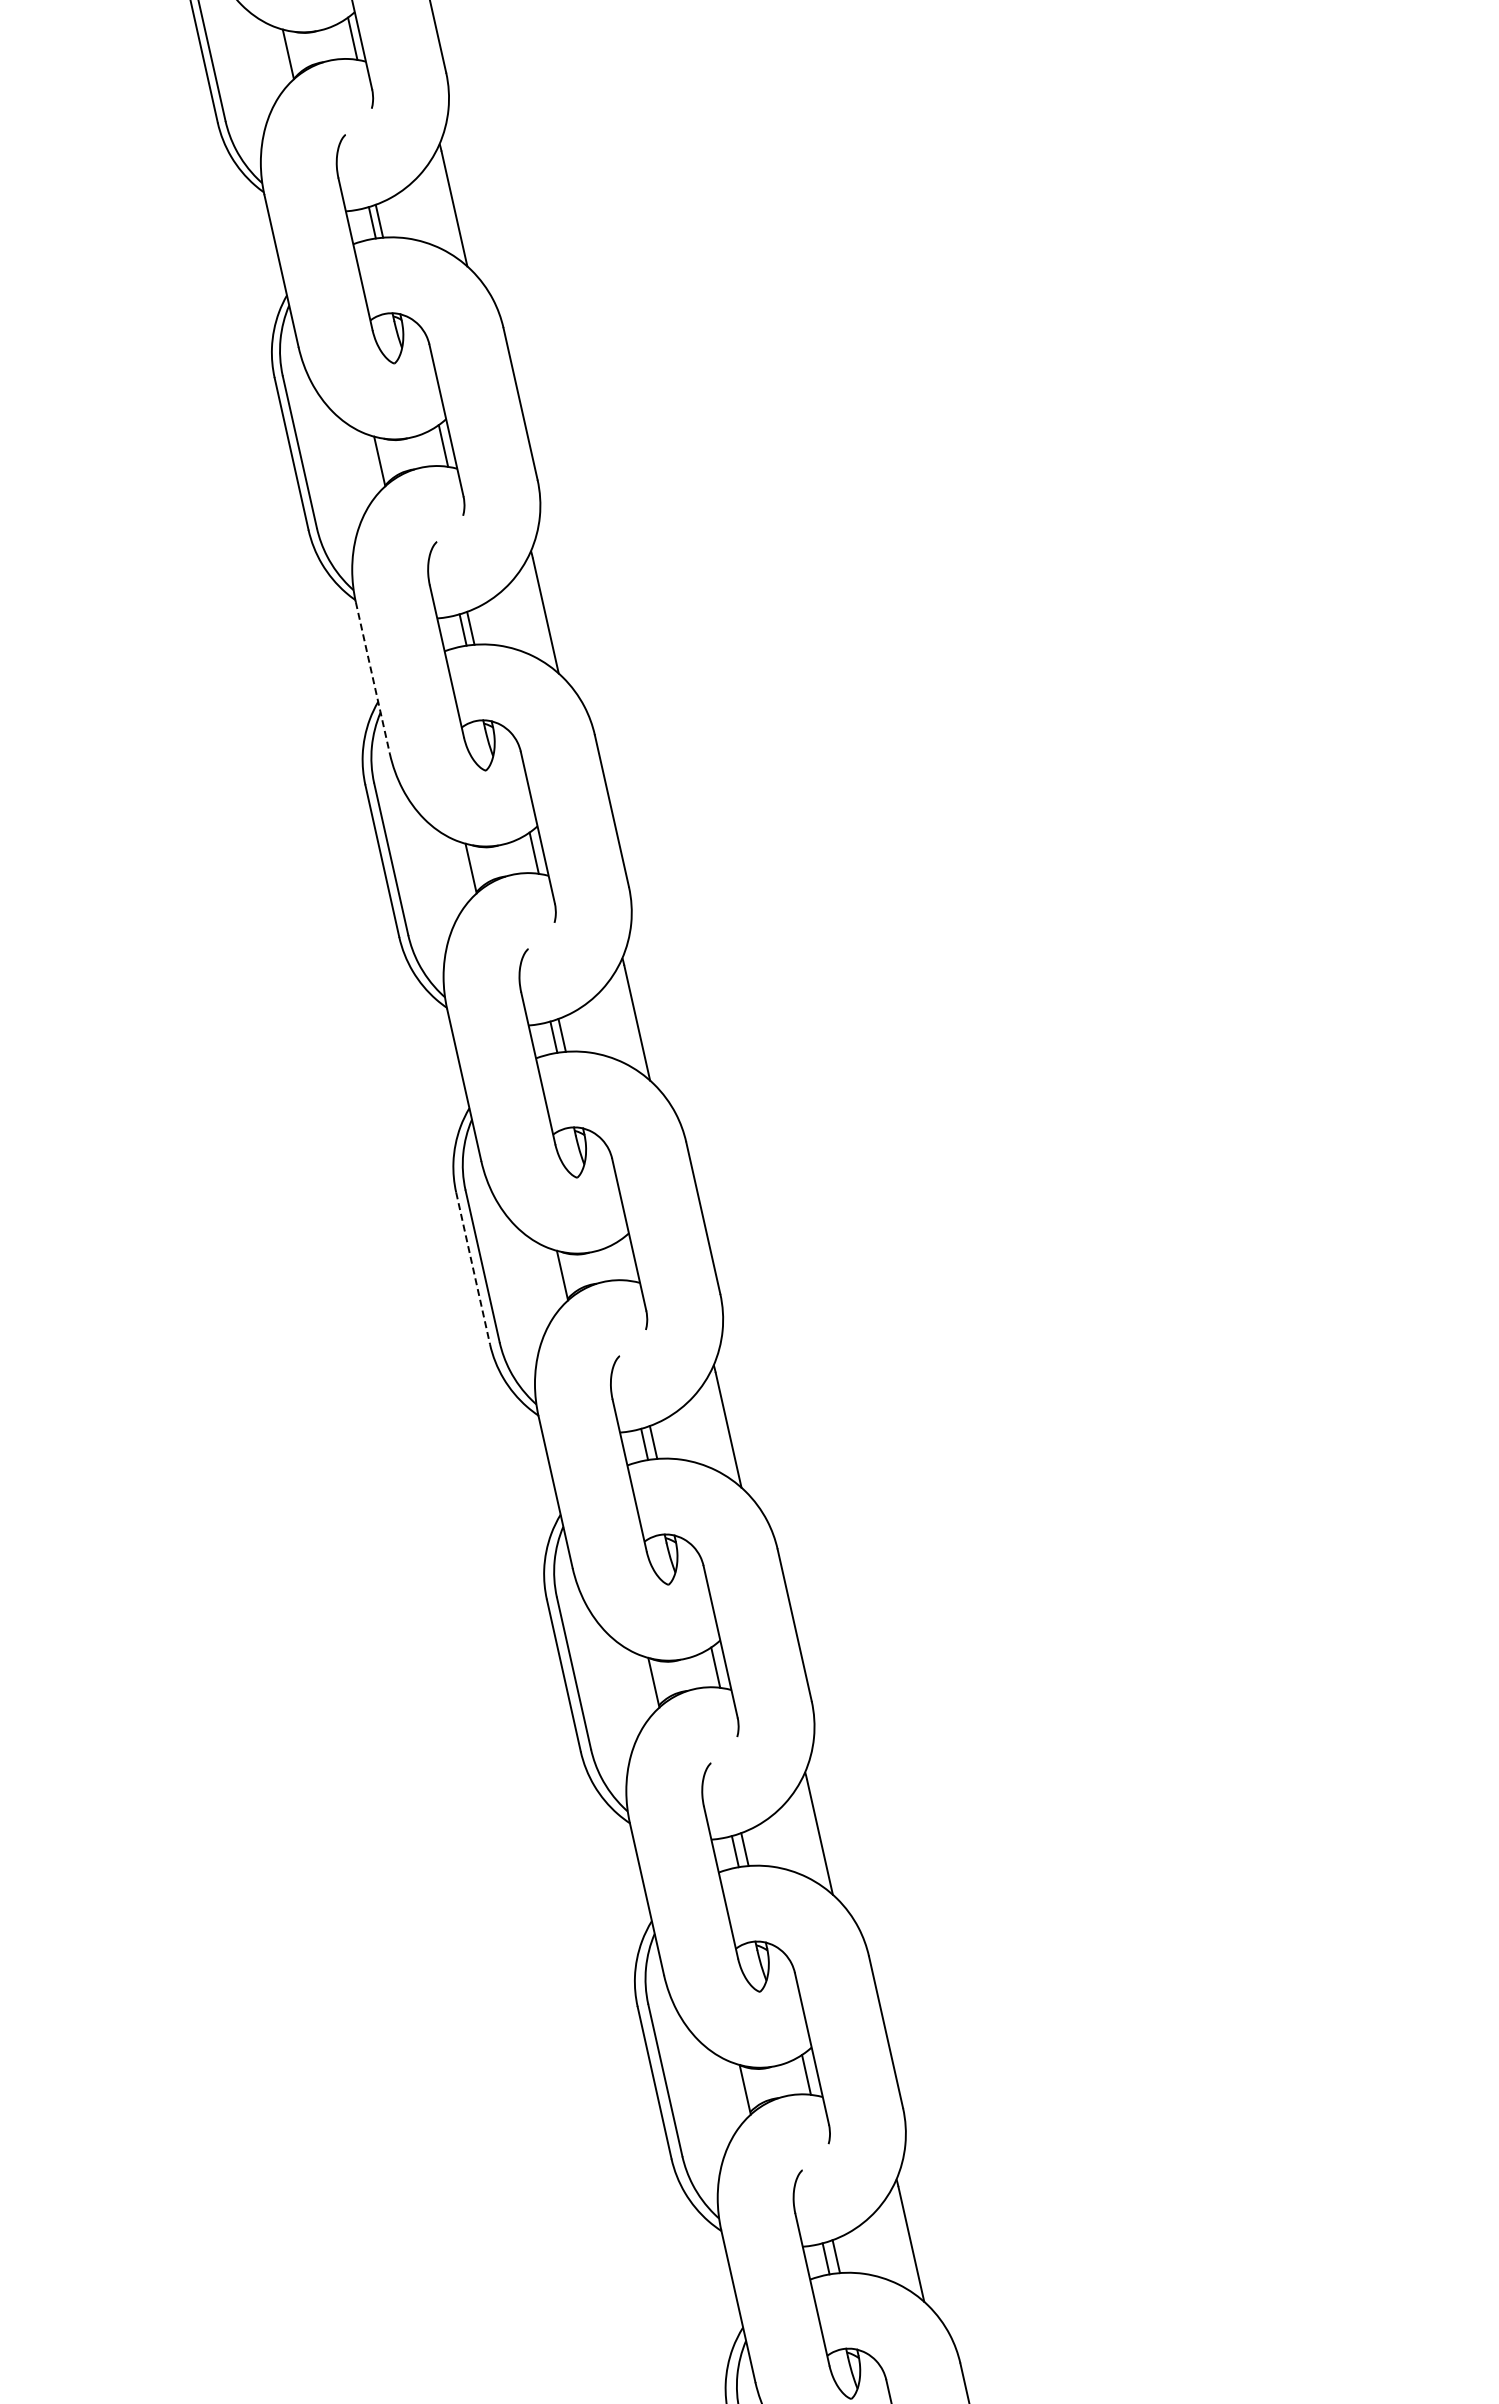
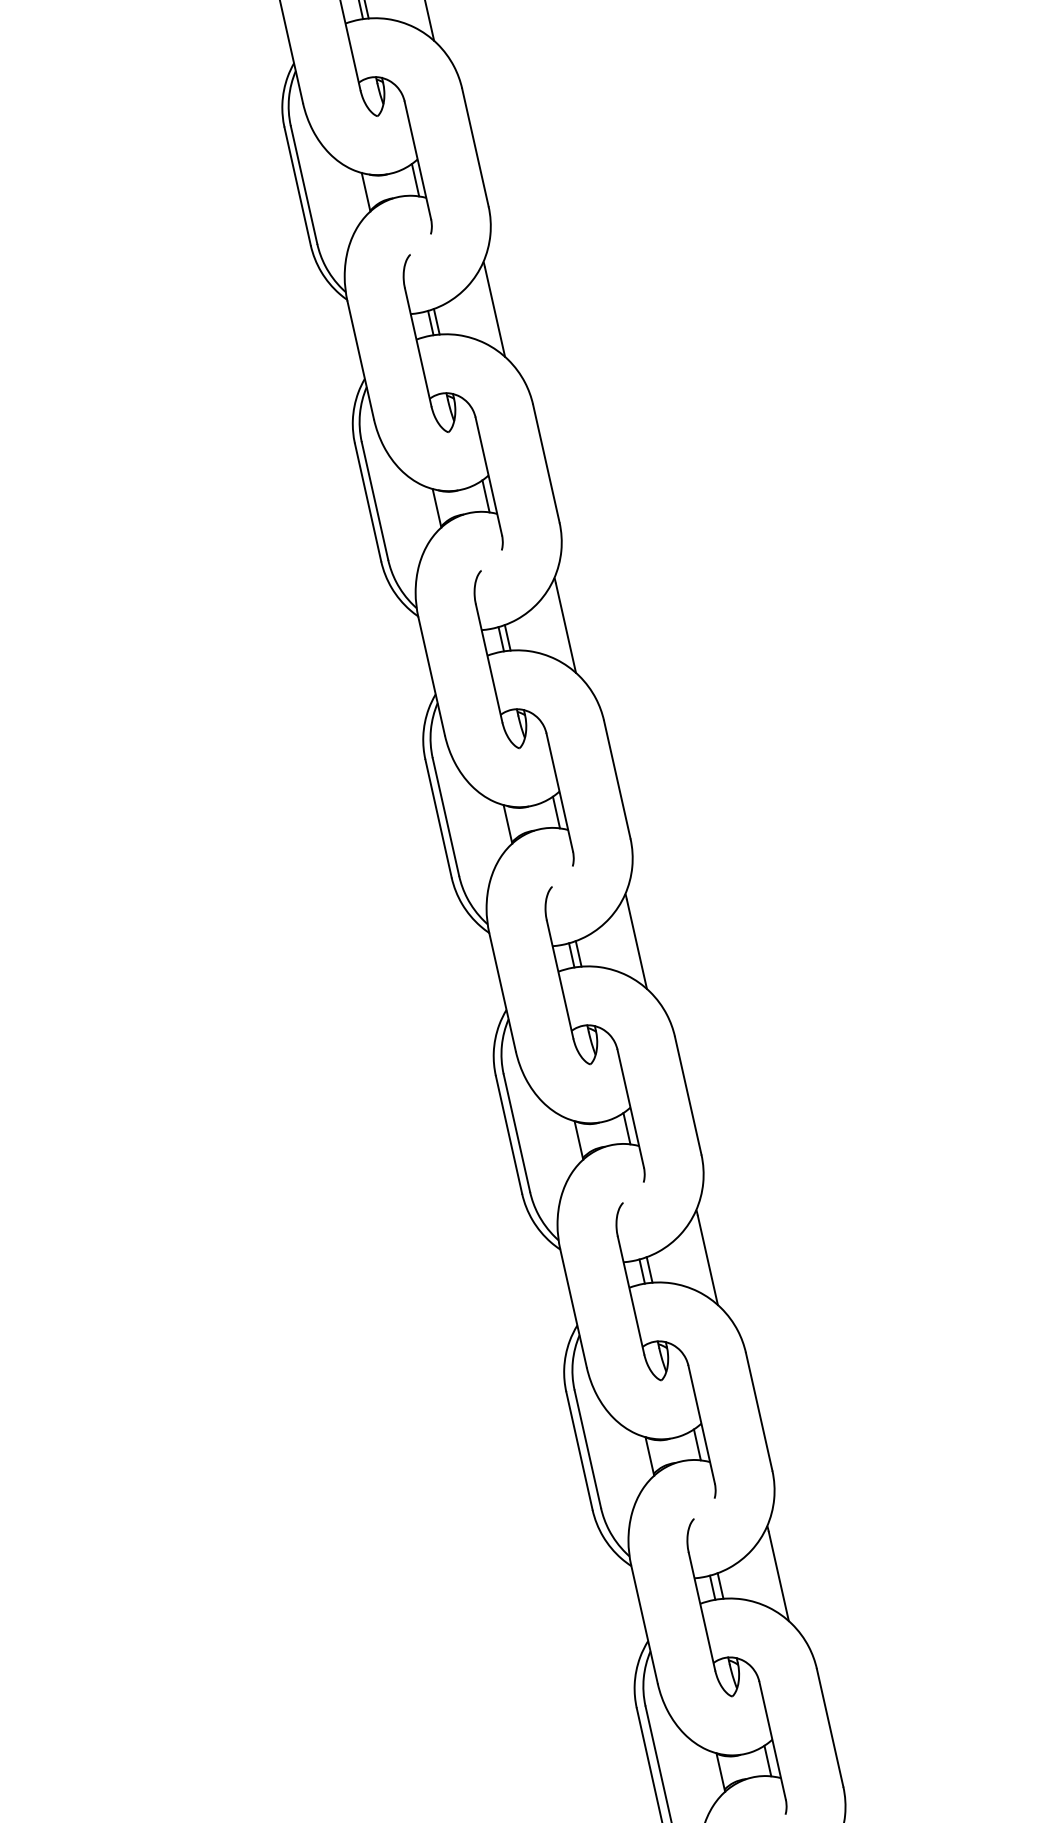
line: (372, 678) -> (360, 360), dashed -> solid
line: (624, 1260) -> (556, 812), added
line: (473, 1268) -> (438, 818), dashed -> solid

